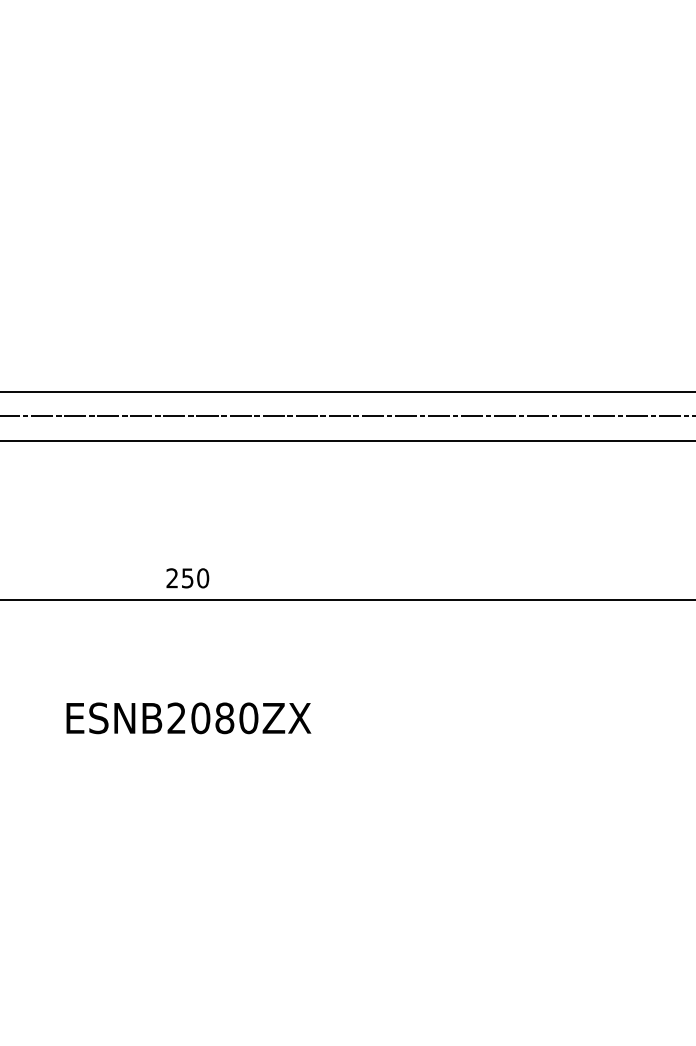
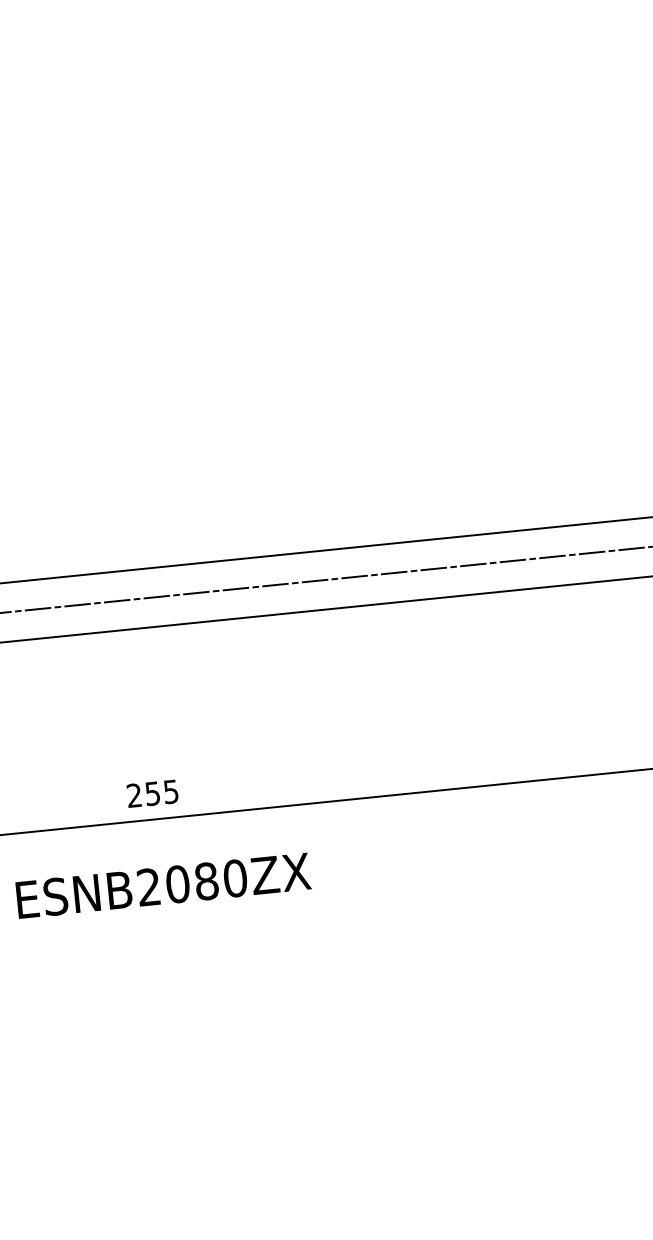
text: (203, 578) -> (171, 792), 250 -> 255
text: (188, 718) -> (163, 886), moved

